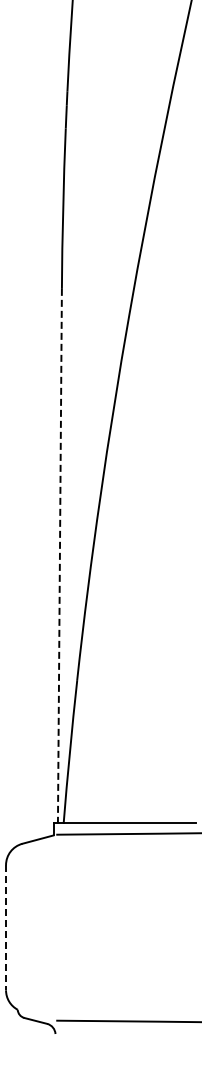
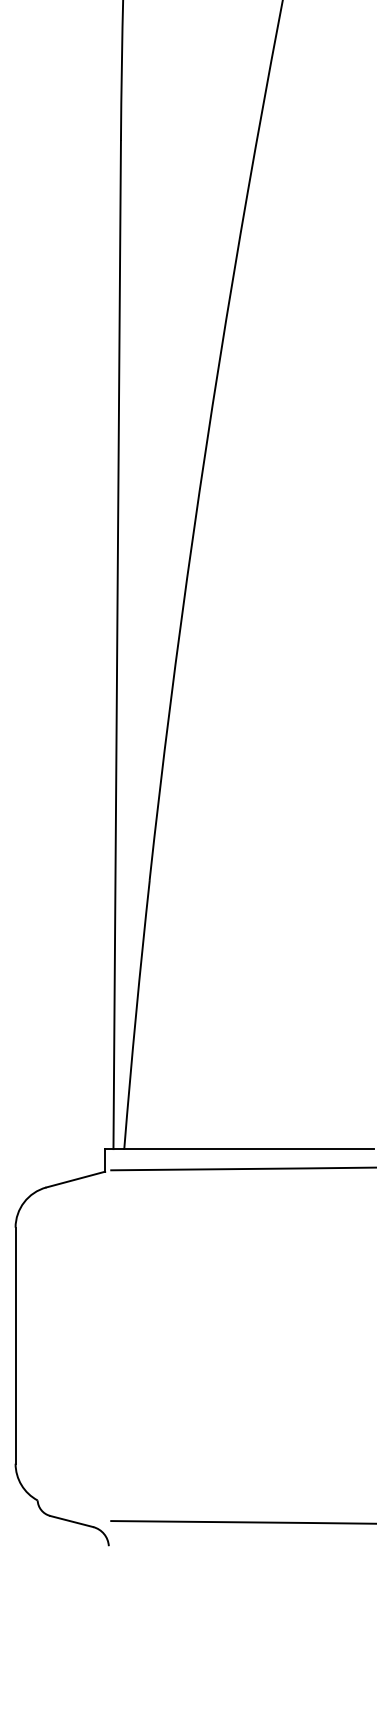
line: (59, 556) -> (116, 645), dashed -> solid
line: (6, 927) -> (16, 1345), dashed -> solid

